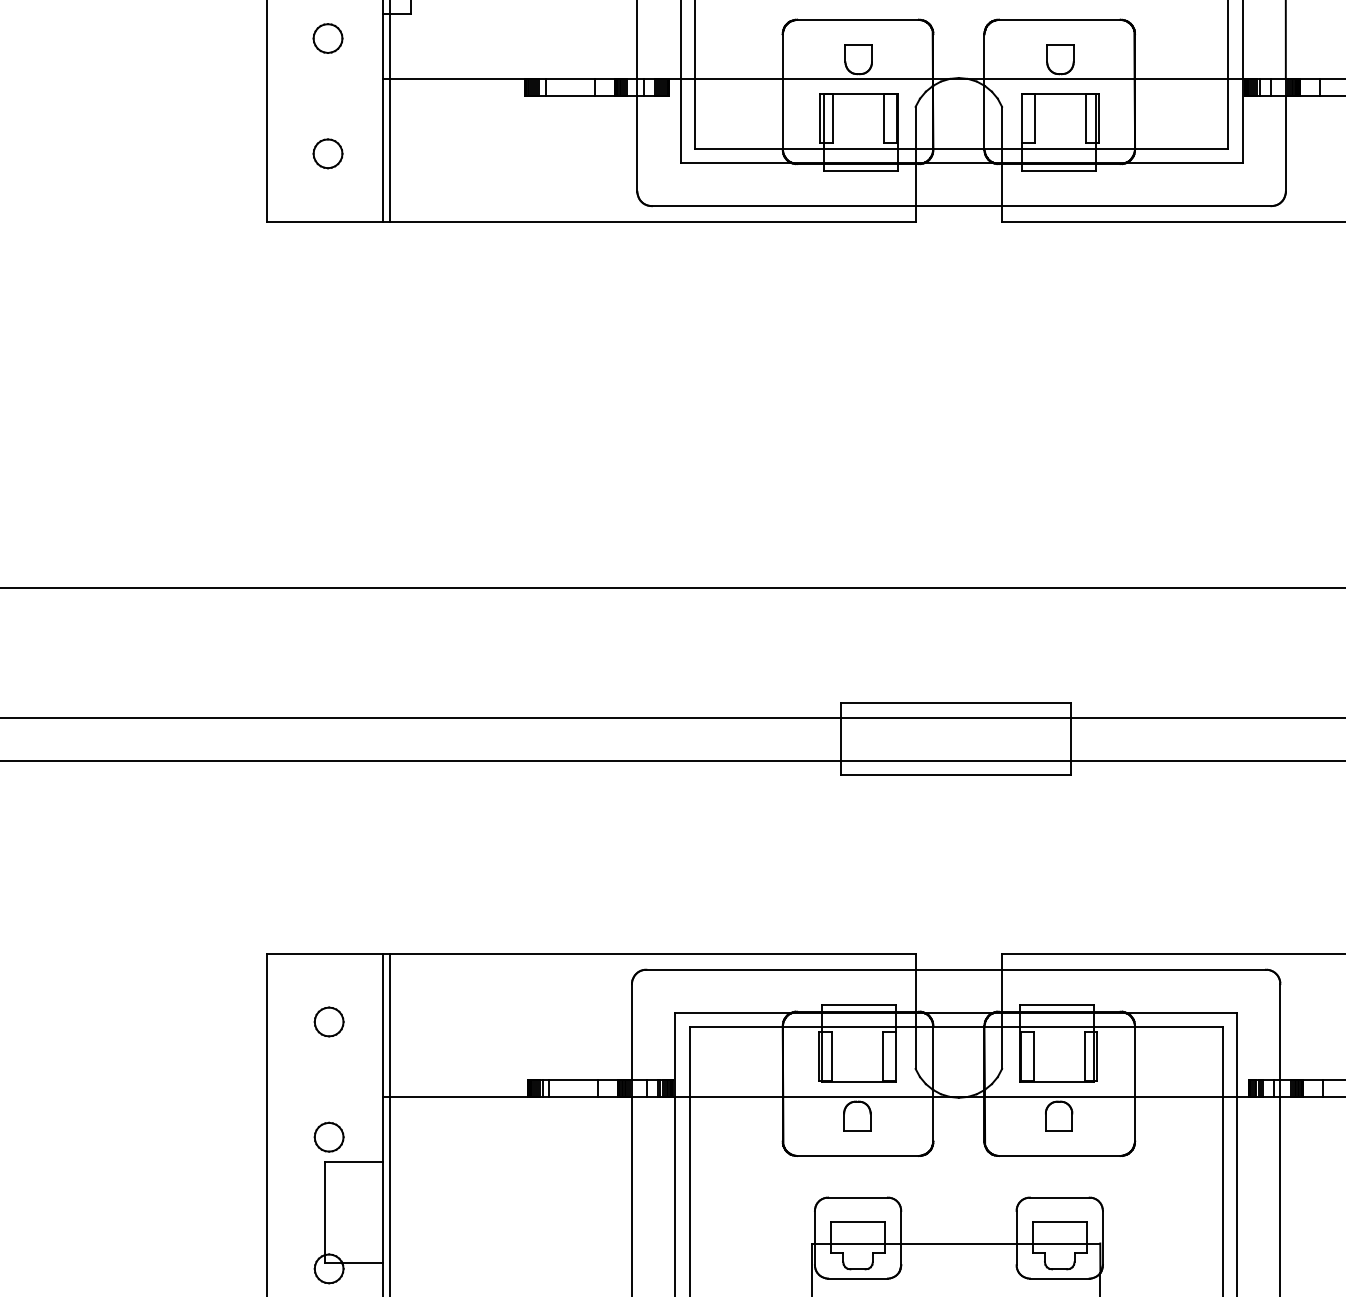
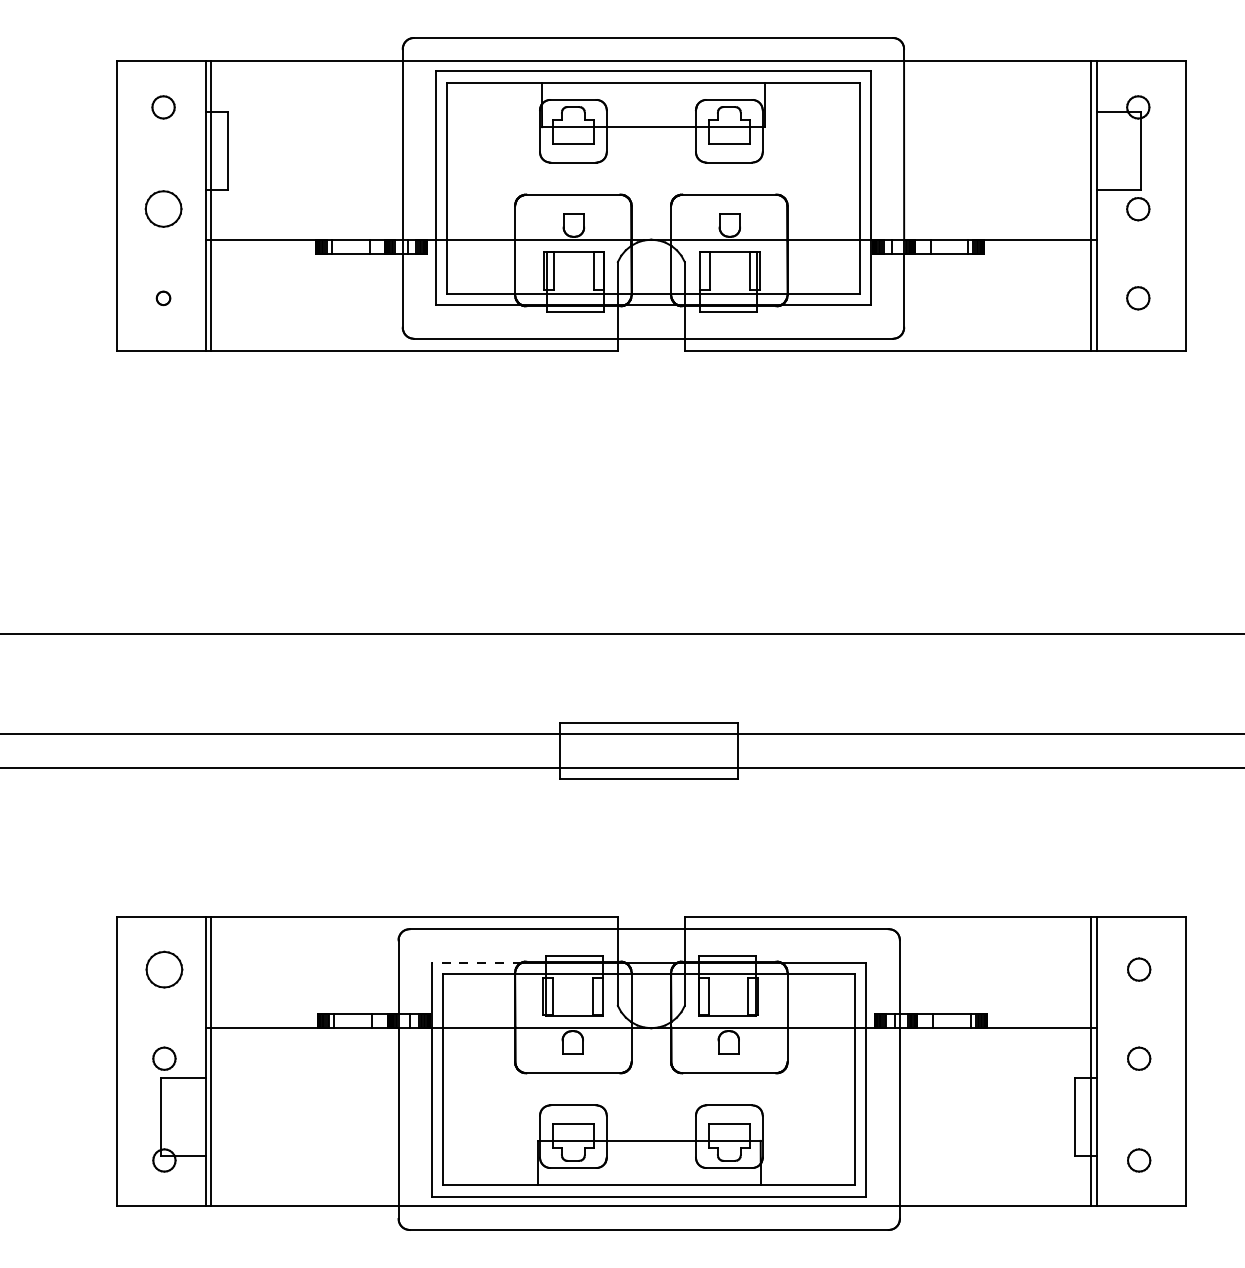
part: (327, 38) -> (163, 209), size x1.6
part: (327, 154) -> (163, 298), size x0.6
line: (732, 1012) -> (476, 962), solid -> dashed
part: (329, 1021) -> (164, 969), size x1.6

